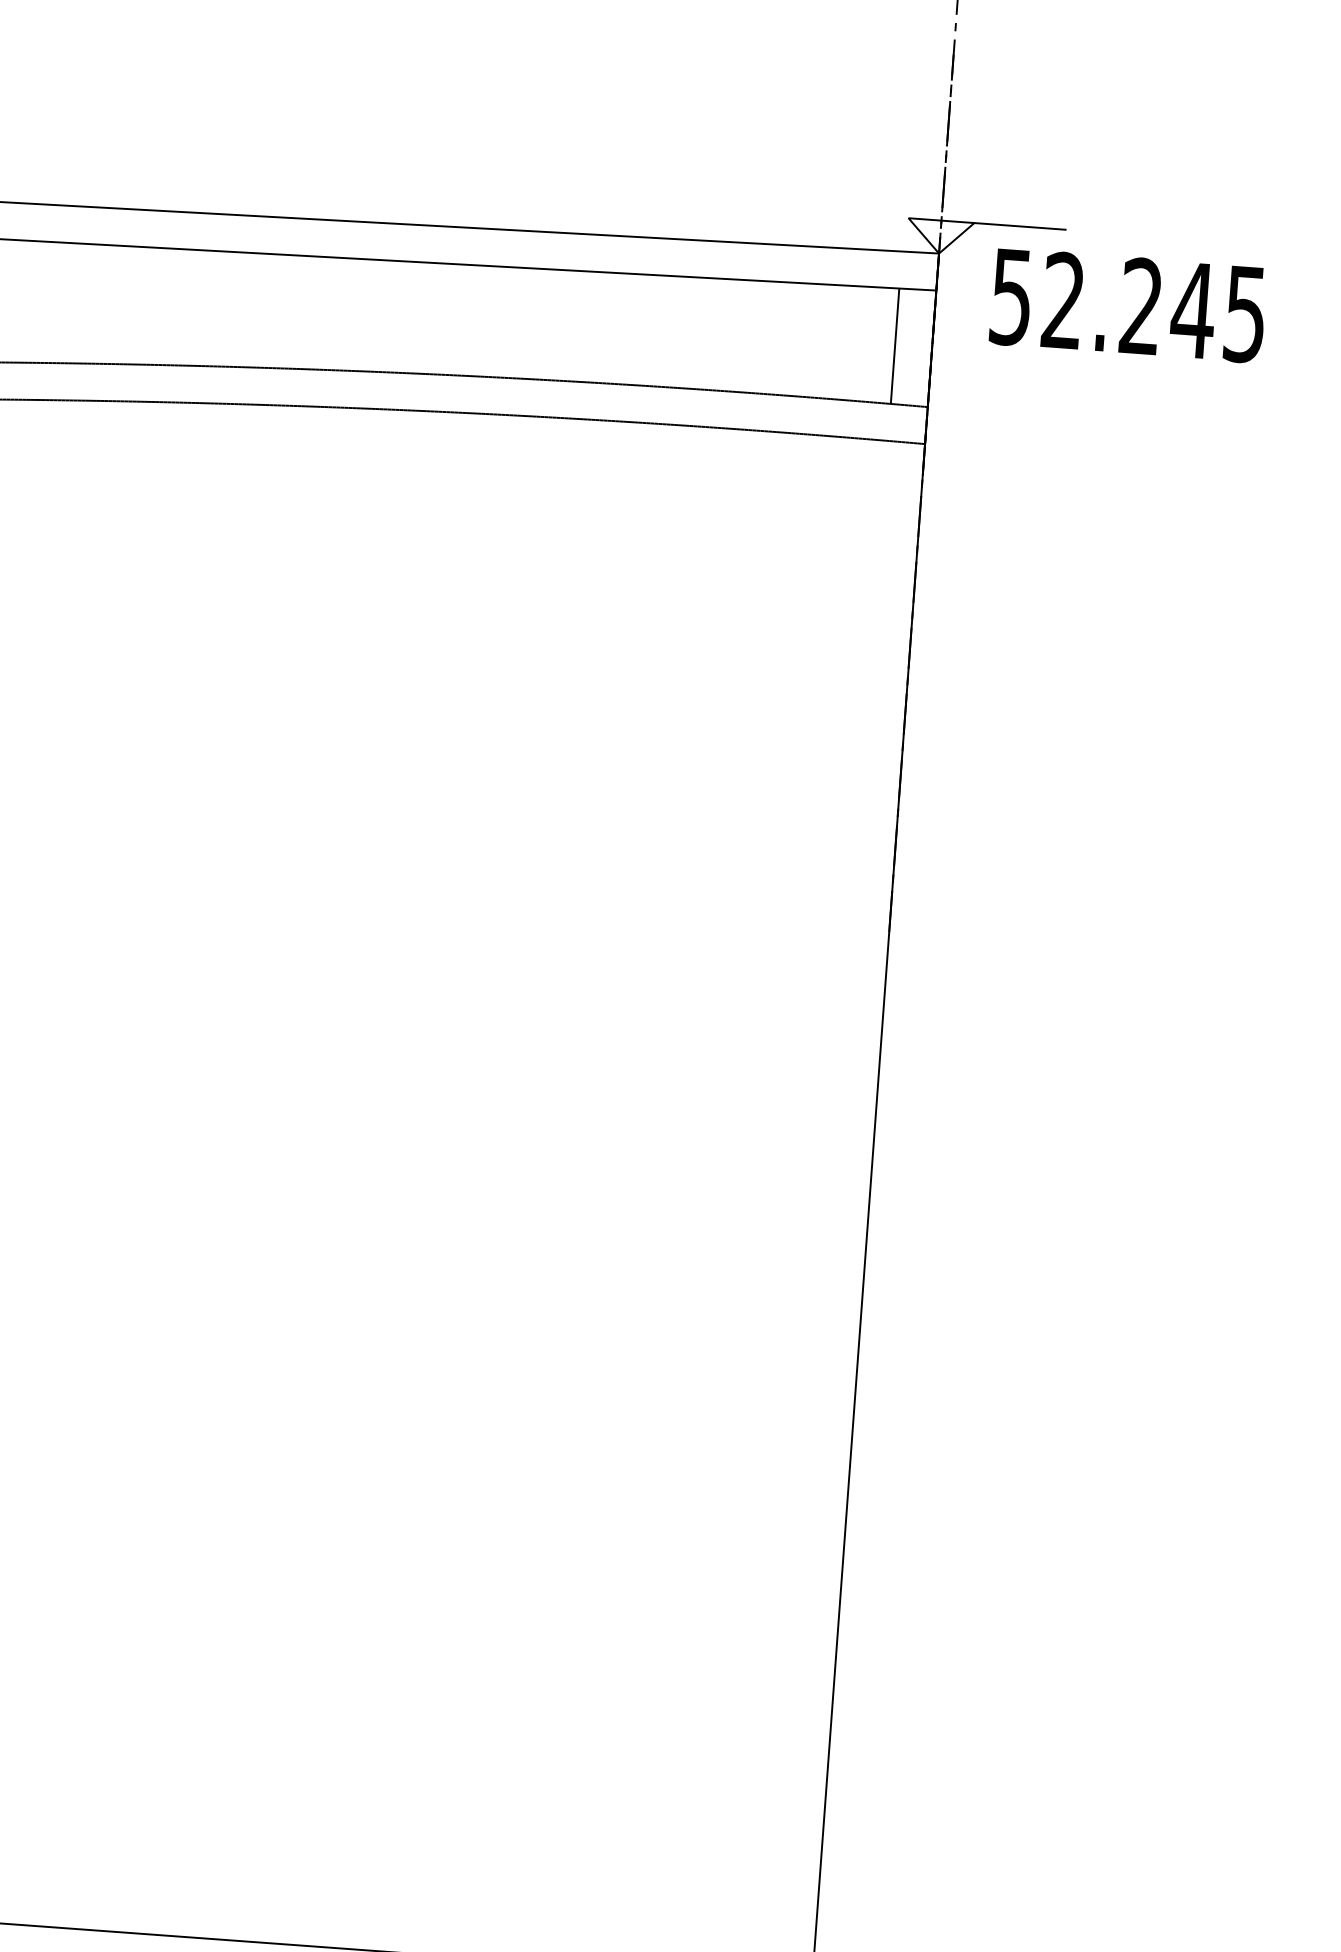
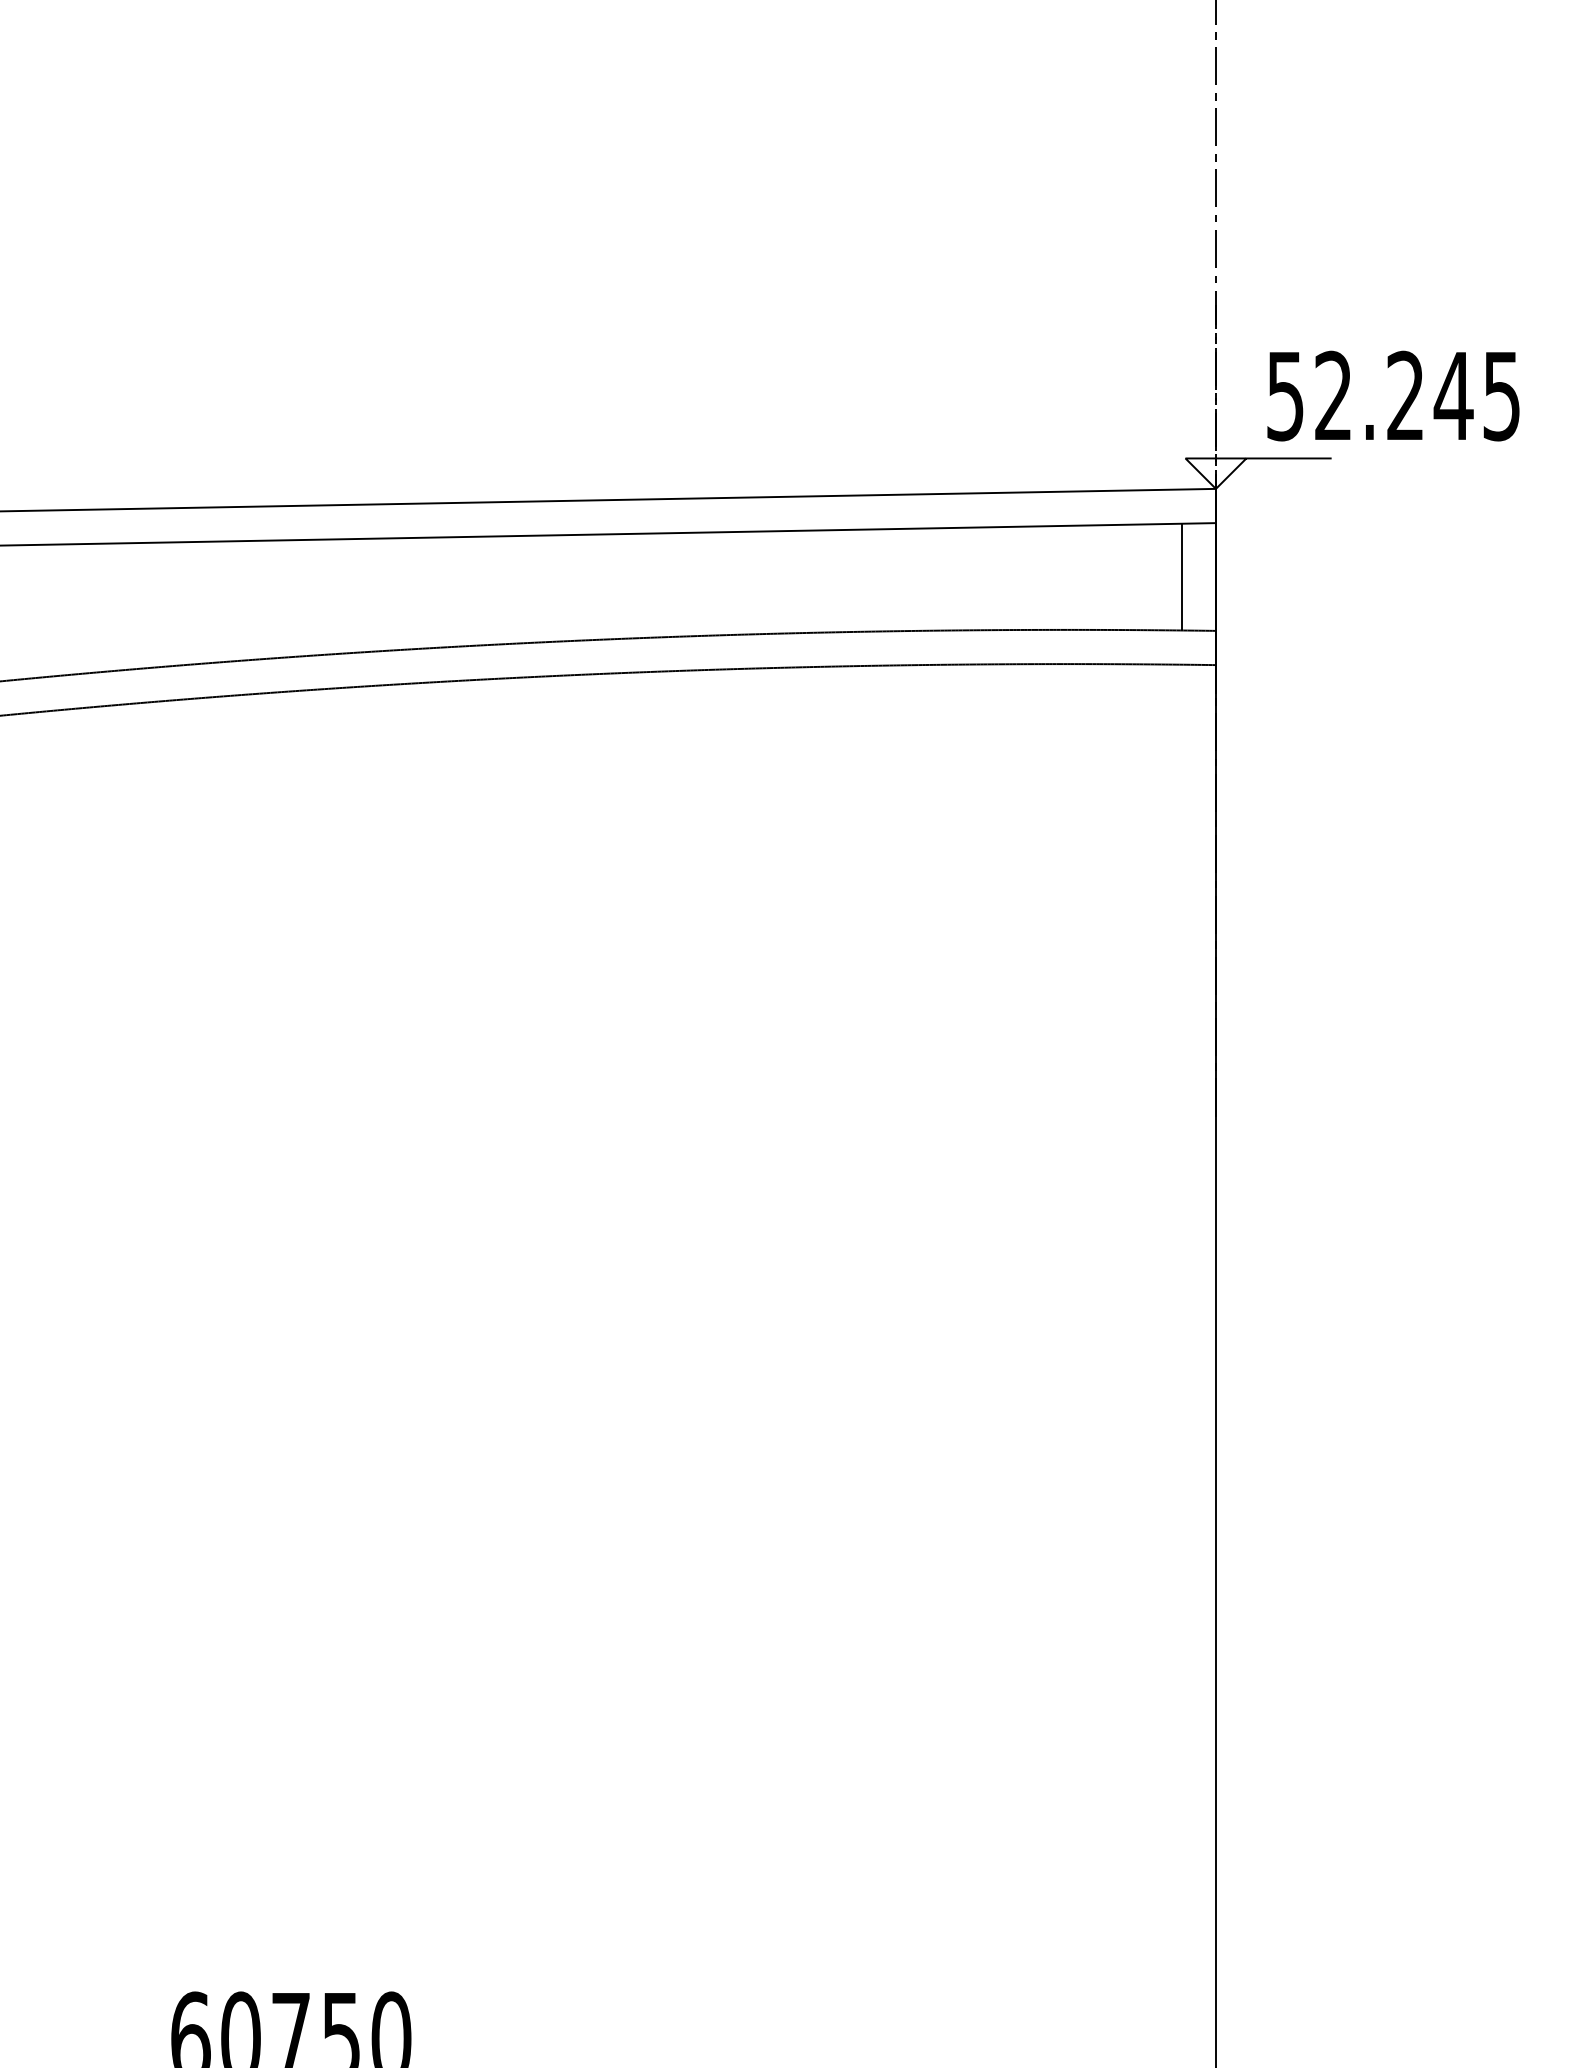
text: (1128, 305) -> (1393, 395), moved

